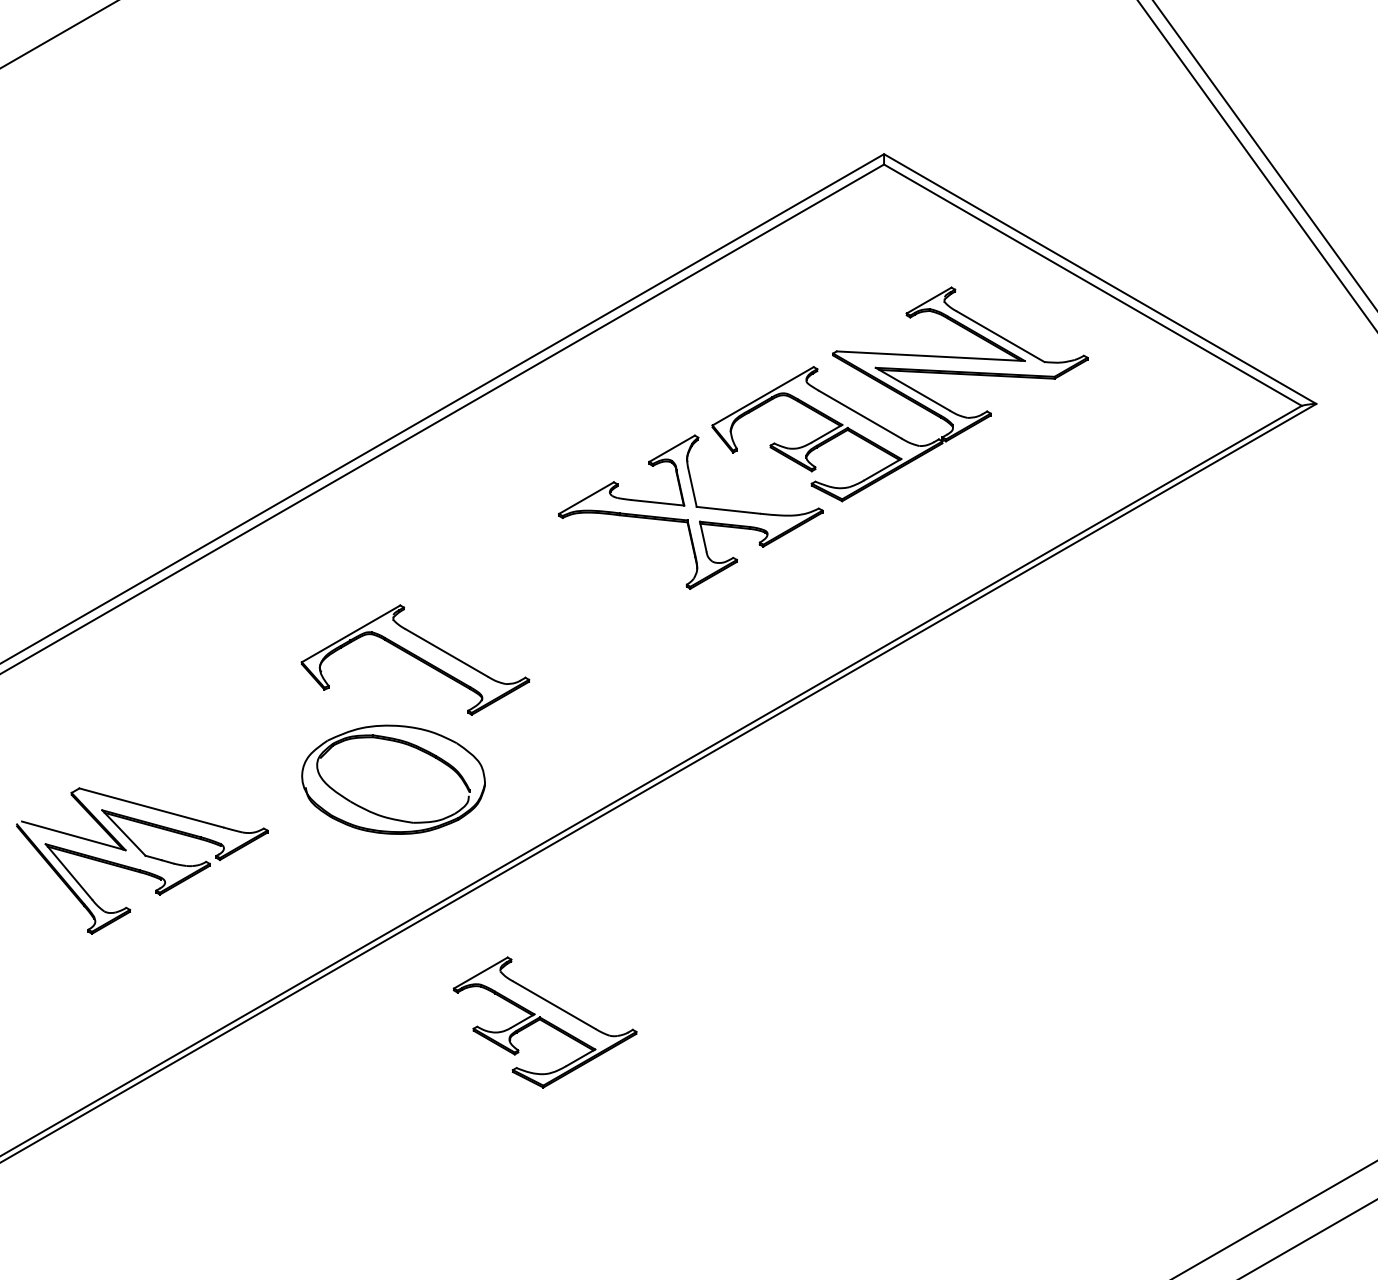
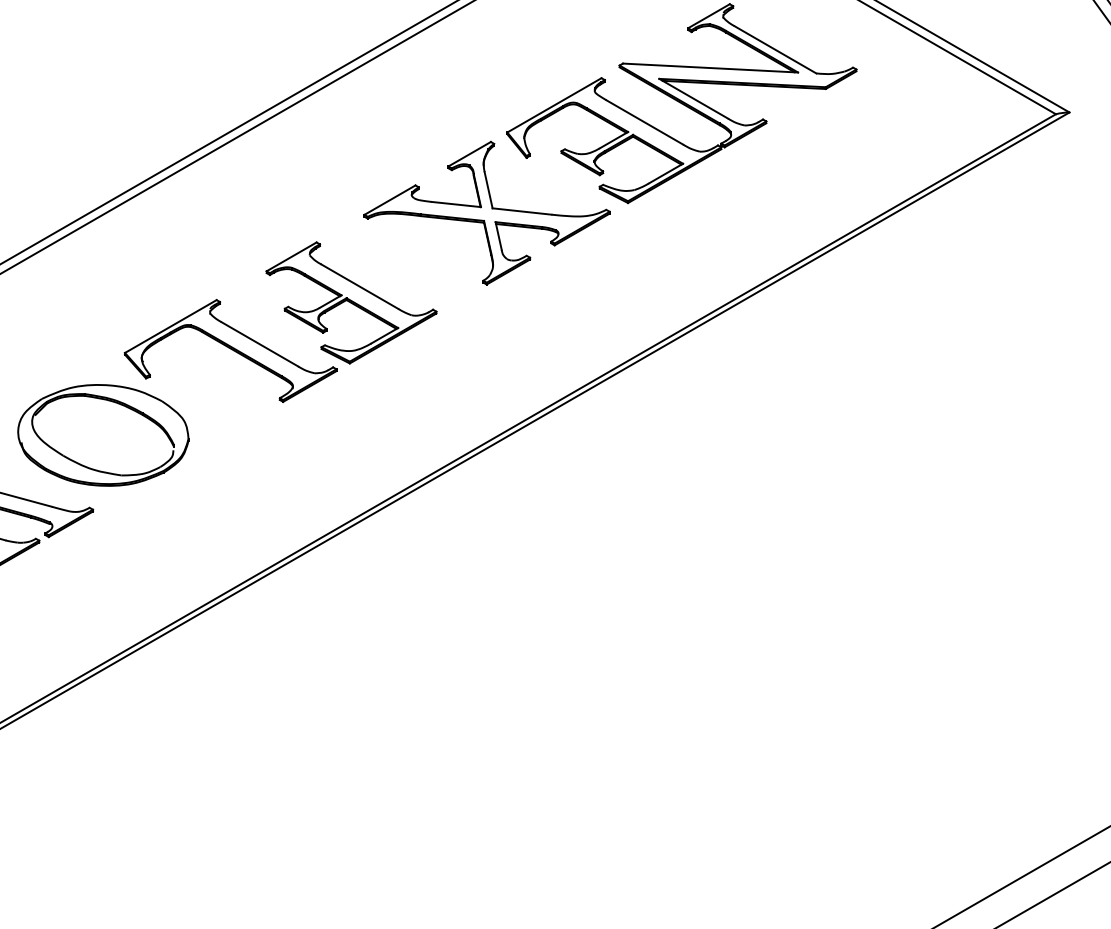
part: (393, 779) -> (103, 435), moved
part: (544, 1022) -> (350, 302), moved

